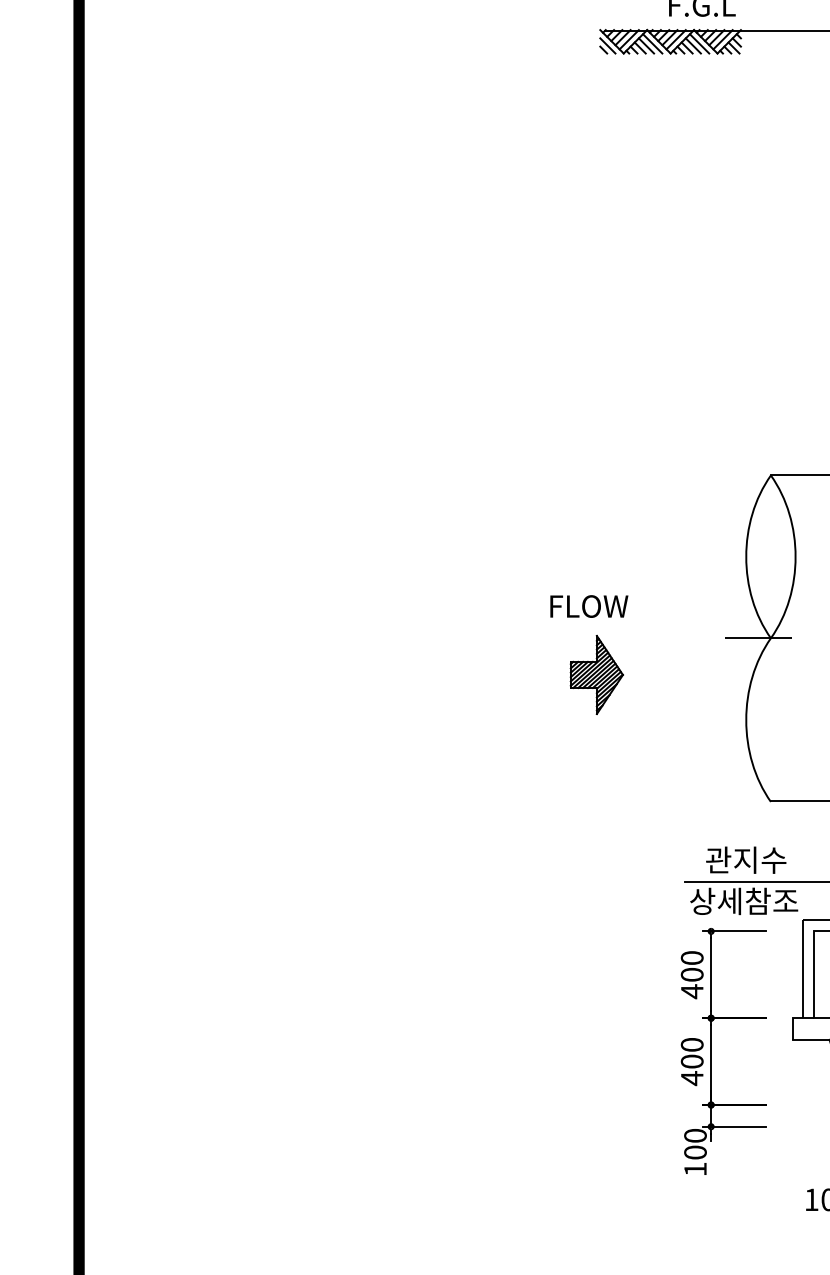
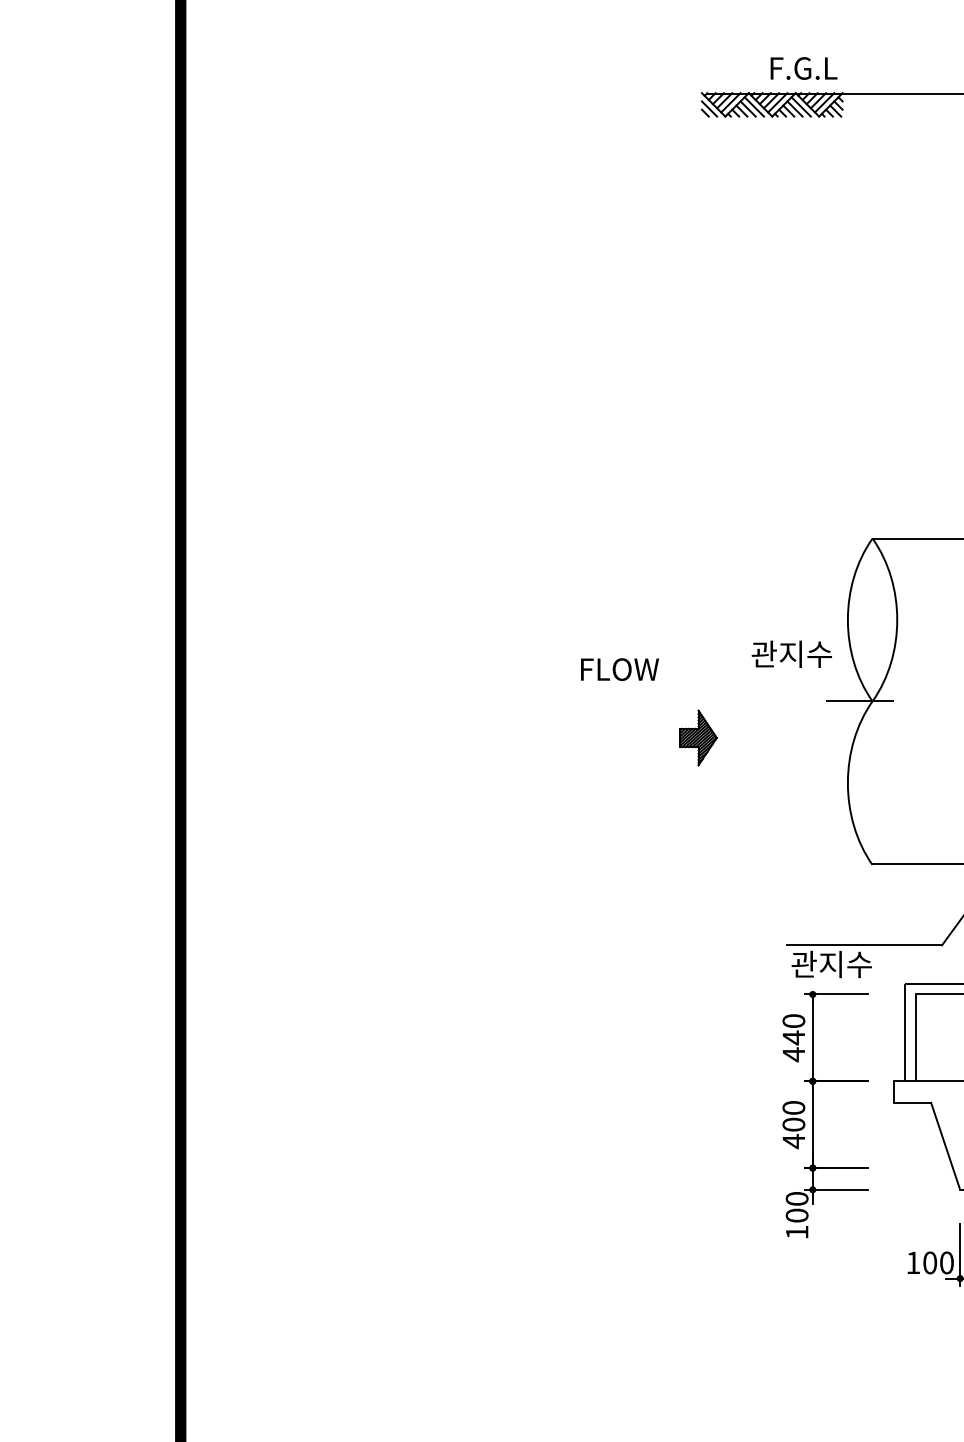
text: (588, 606) -> (619, 669), moved
part: (596, 674) -> (698, 737), size x0.7
text: (745, 859) -> (791, 653), moved
text: (743, 901) -> (845, 964), 상세참조 -> 관지수
text: (691, 974) -> (793, 1037), 400 -> 440

